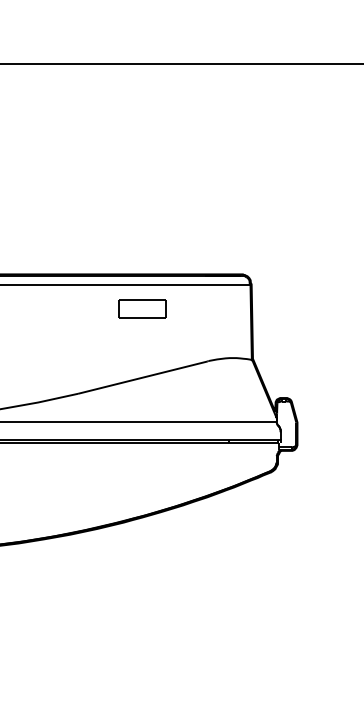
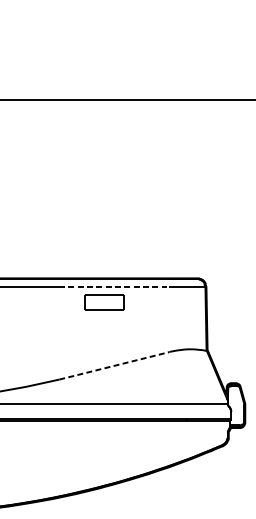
line: (142, 284) -> (113, 286), solid -> dashed
part: (142, 308) -> (104, 302), moved
line: (142, 377) -> (113, 365), solid -> dashed

